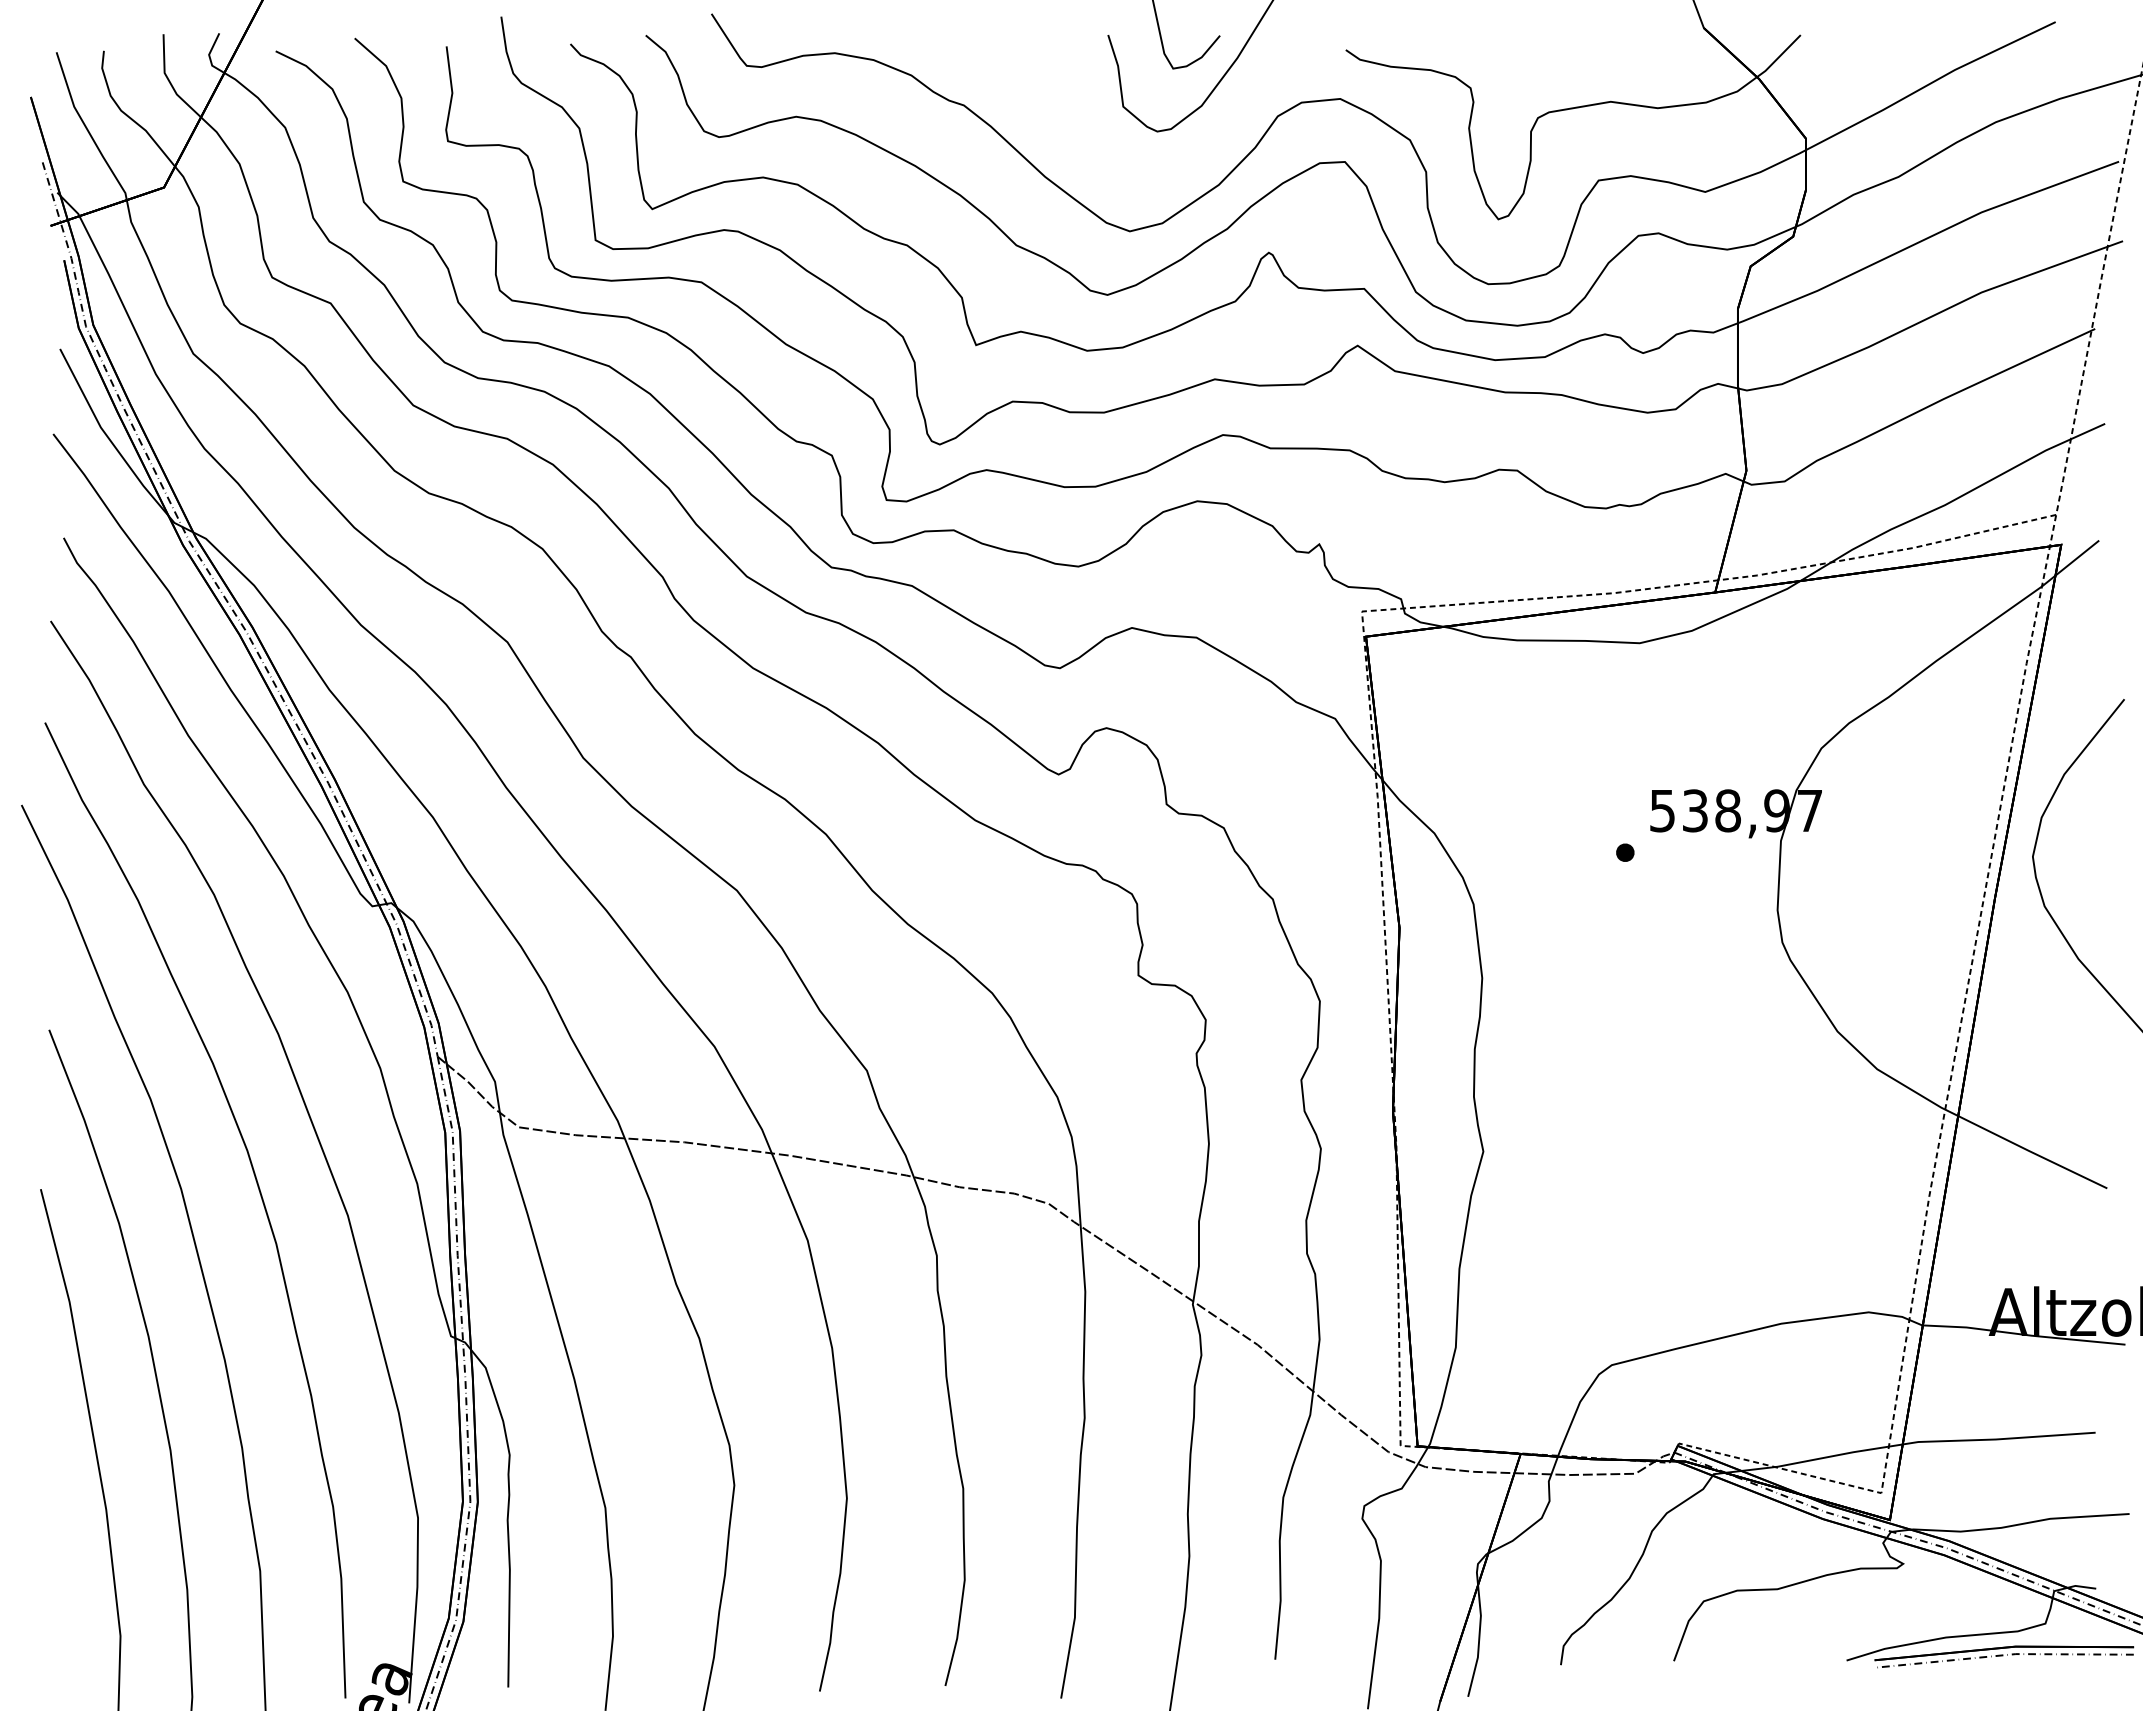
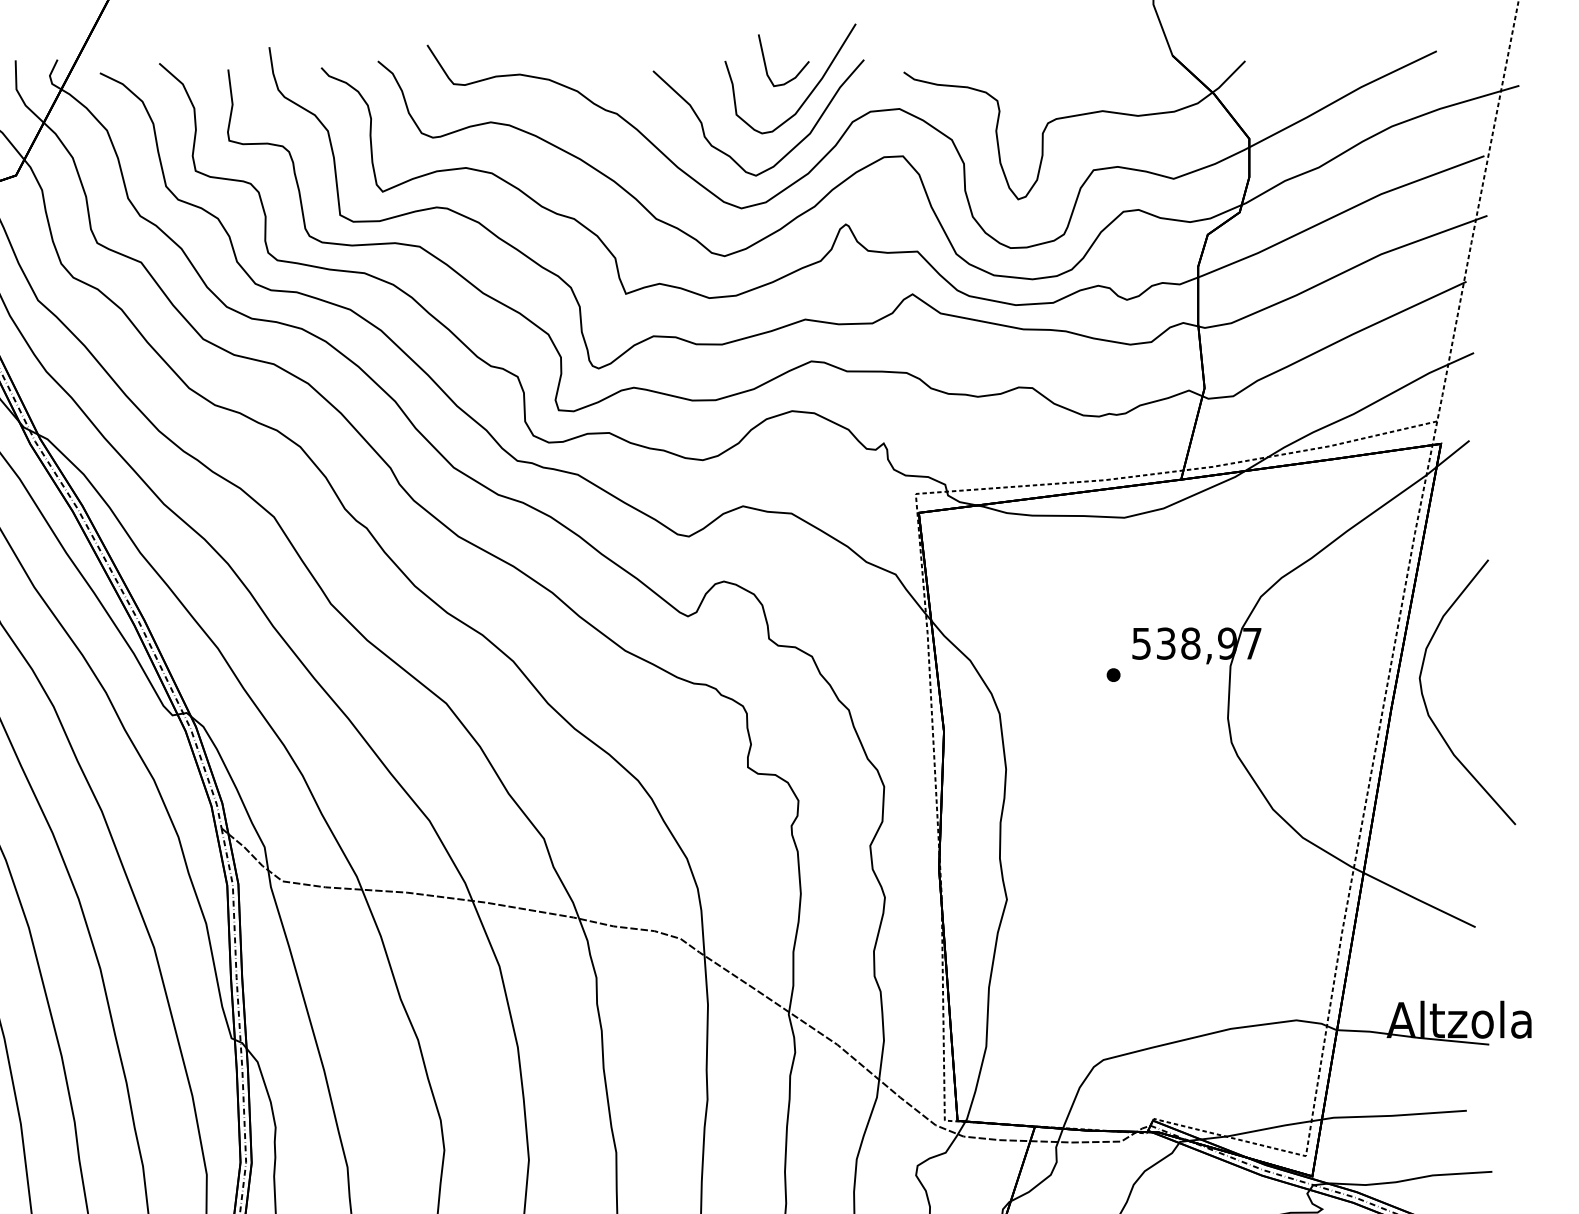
curve: (1195, 153) -> (790, 149), added

